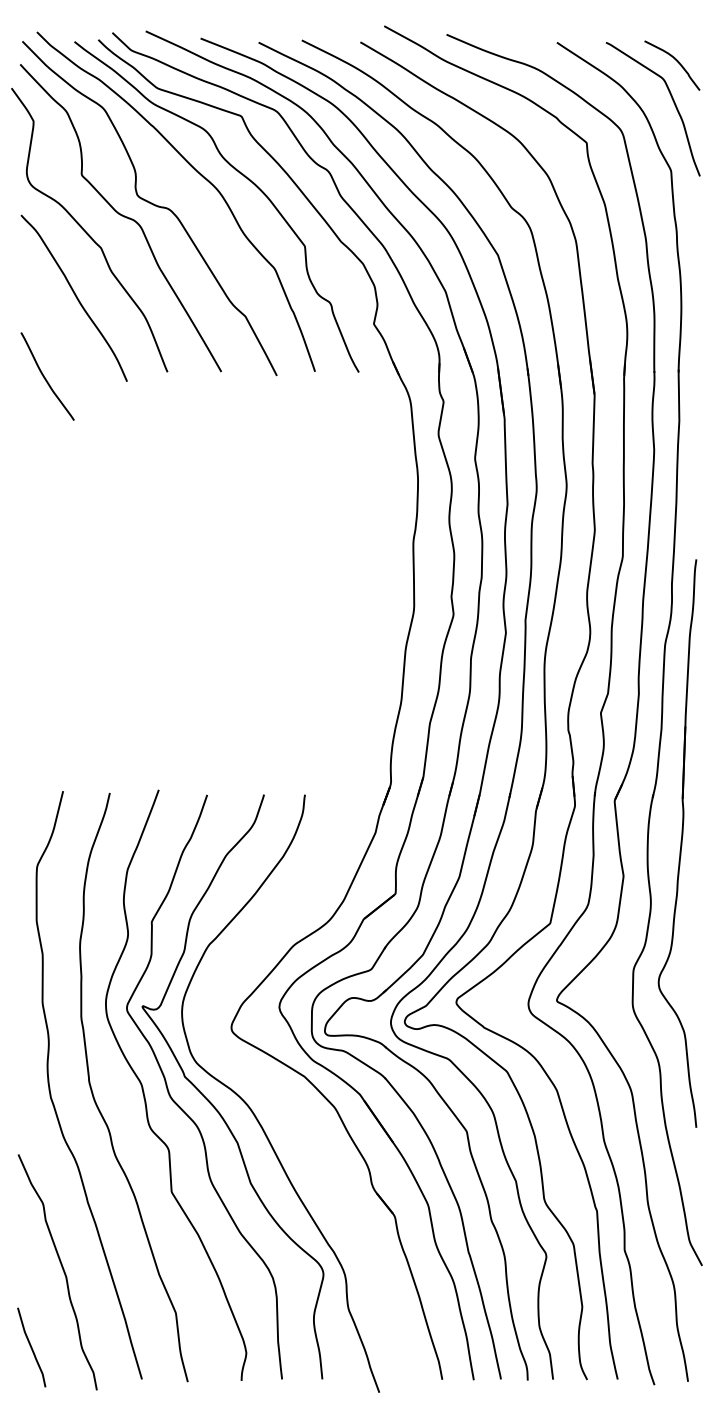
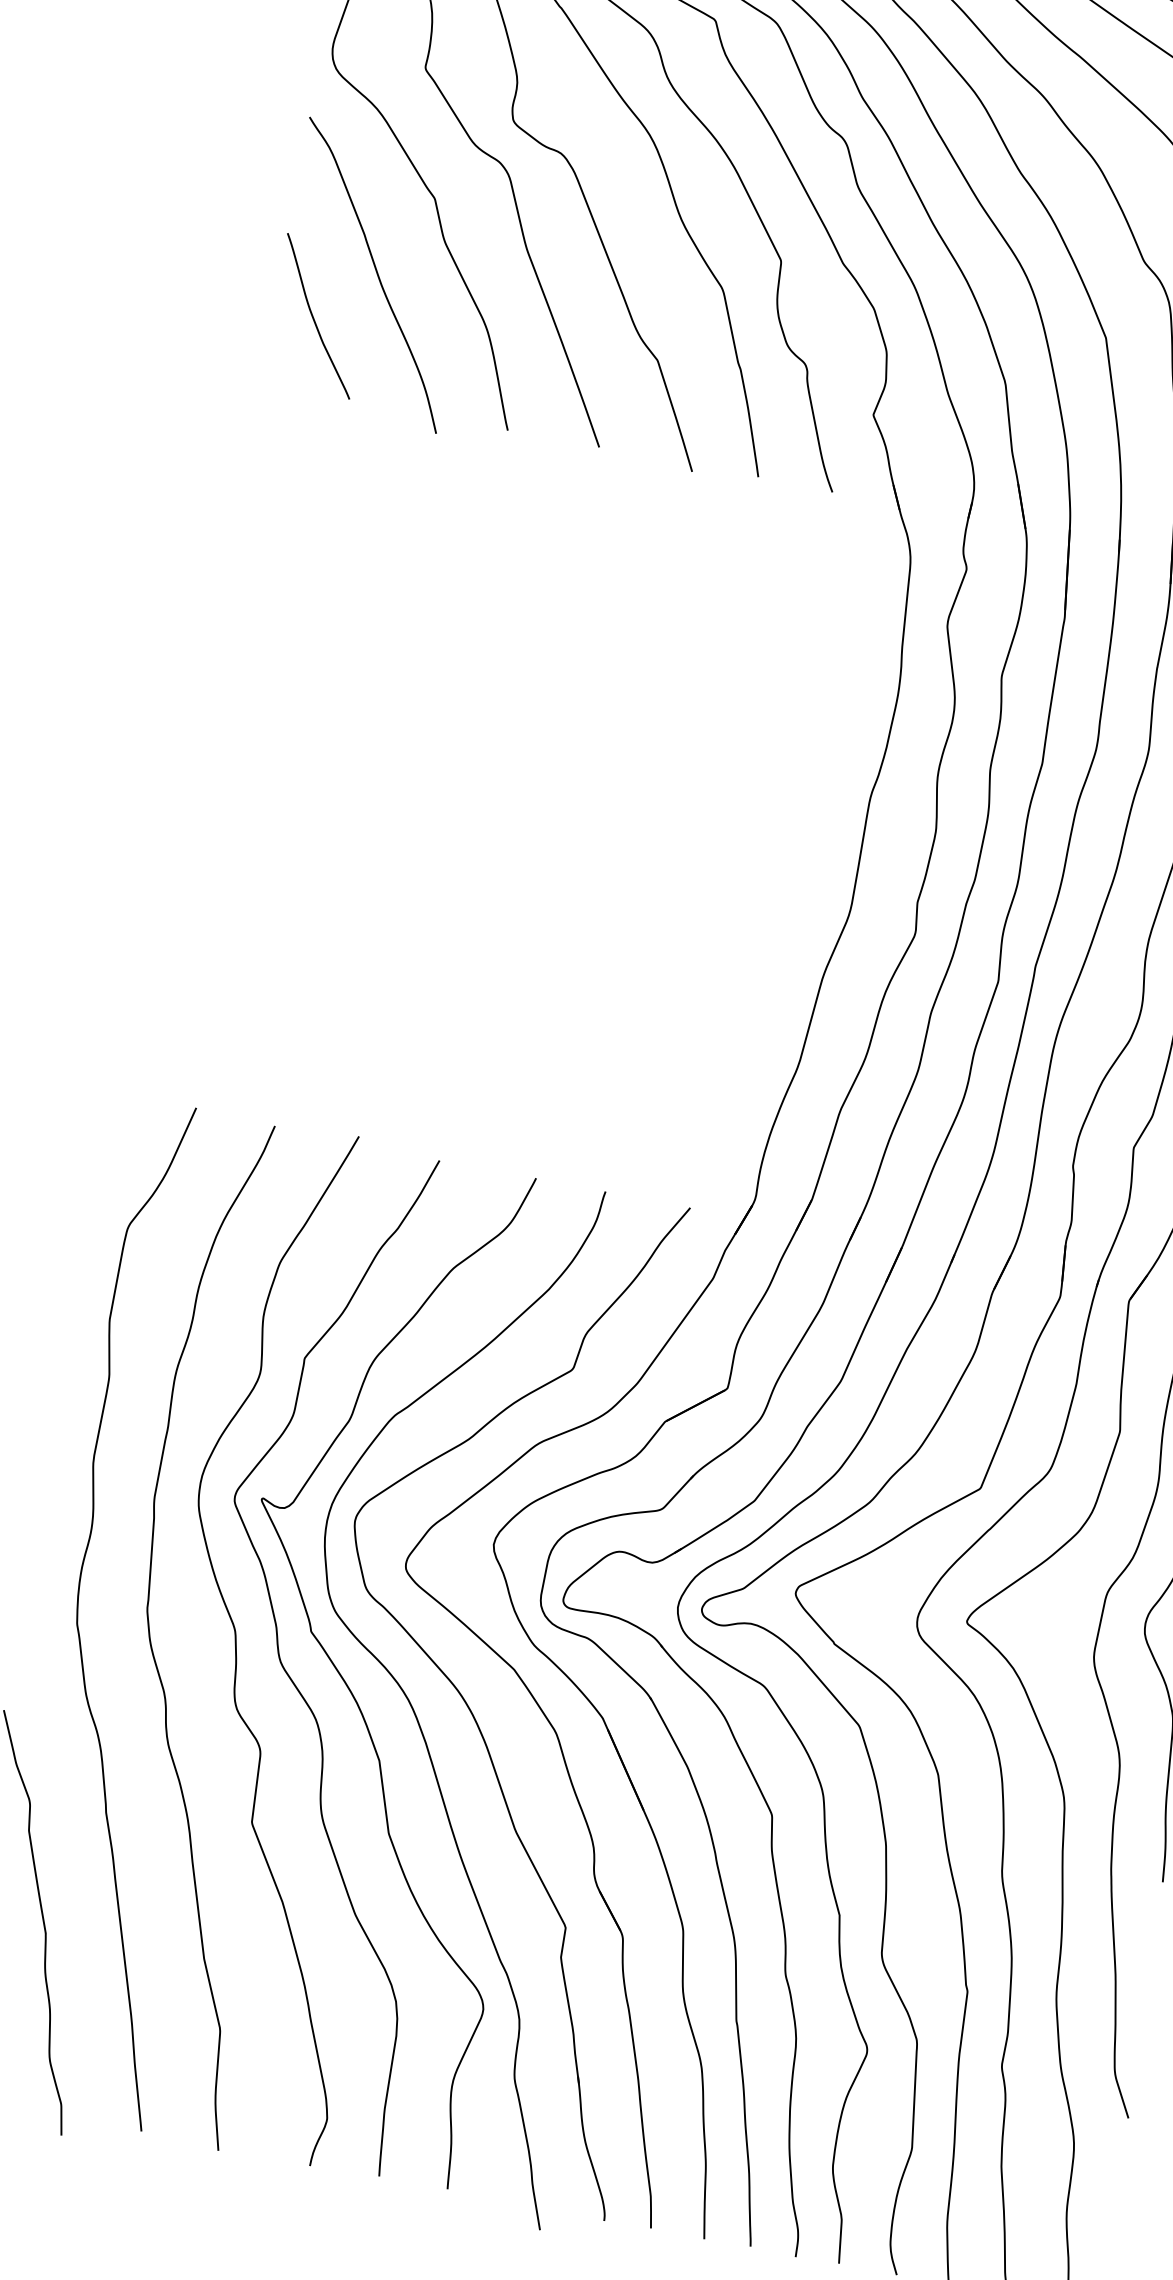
curve: (45, 377) -> (314, 317), moved
part: (285, 1104) -> (473, 1710), added

